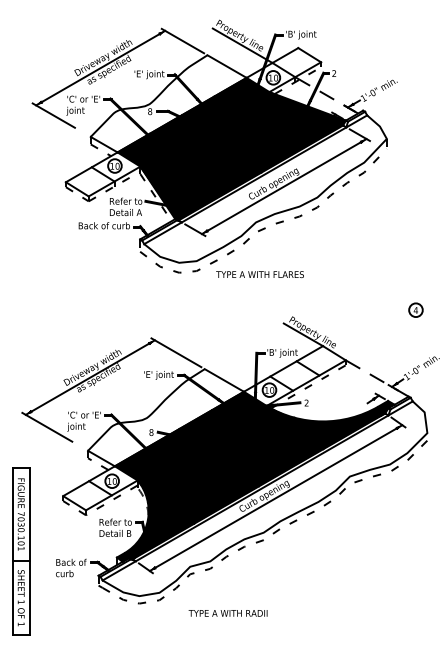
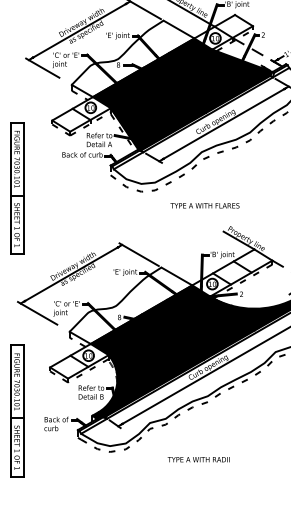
part: (21, 268) -> (17, 188), added
text: (259, 274) -> (204, 205), moved
text: (227, 613) -> (198, 459), moved

